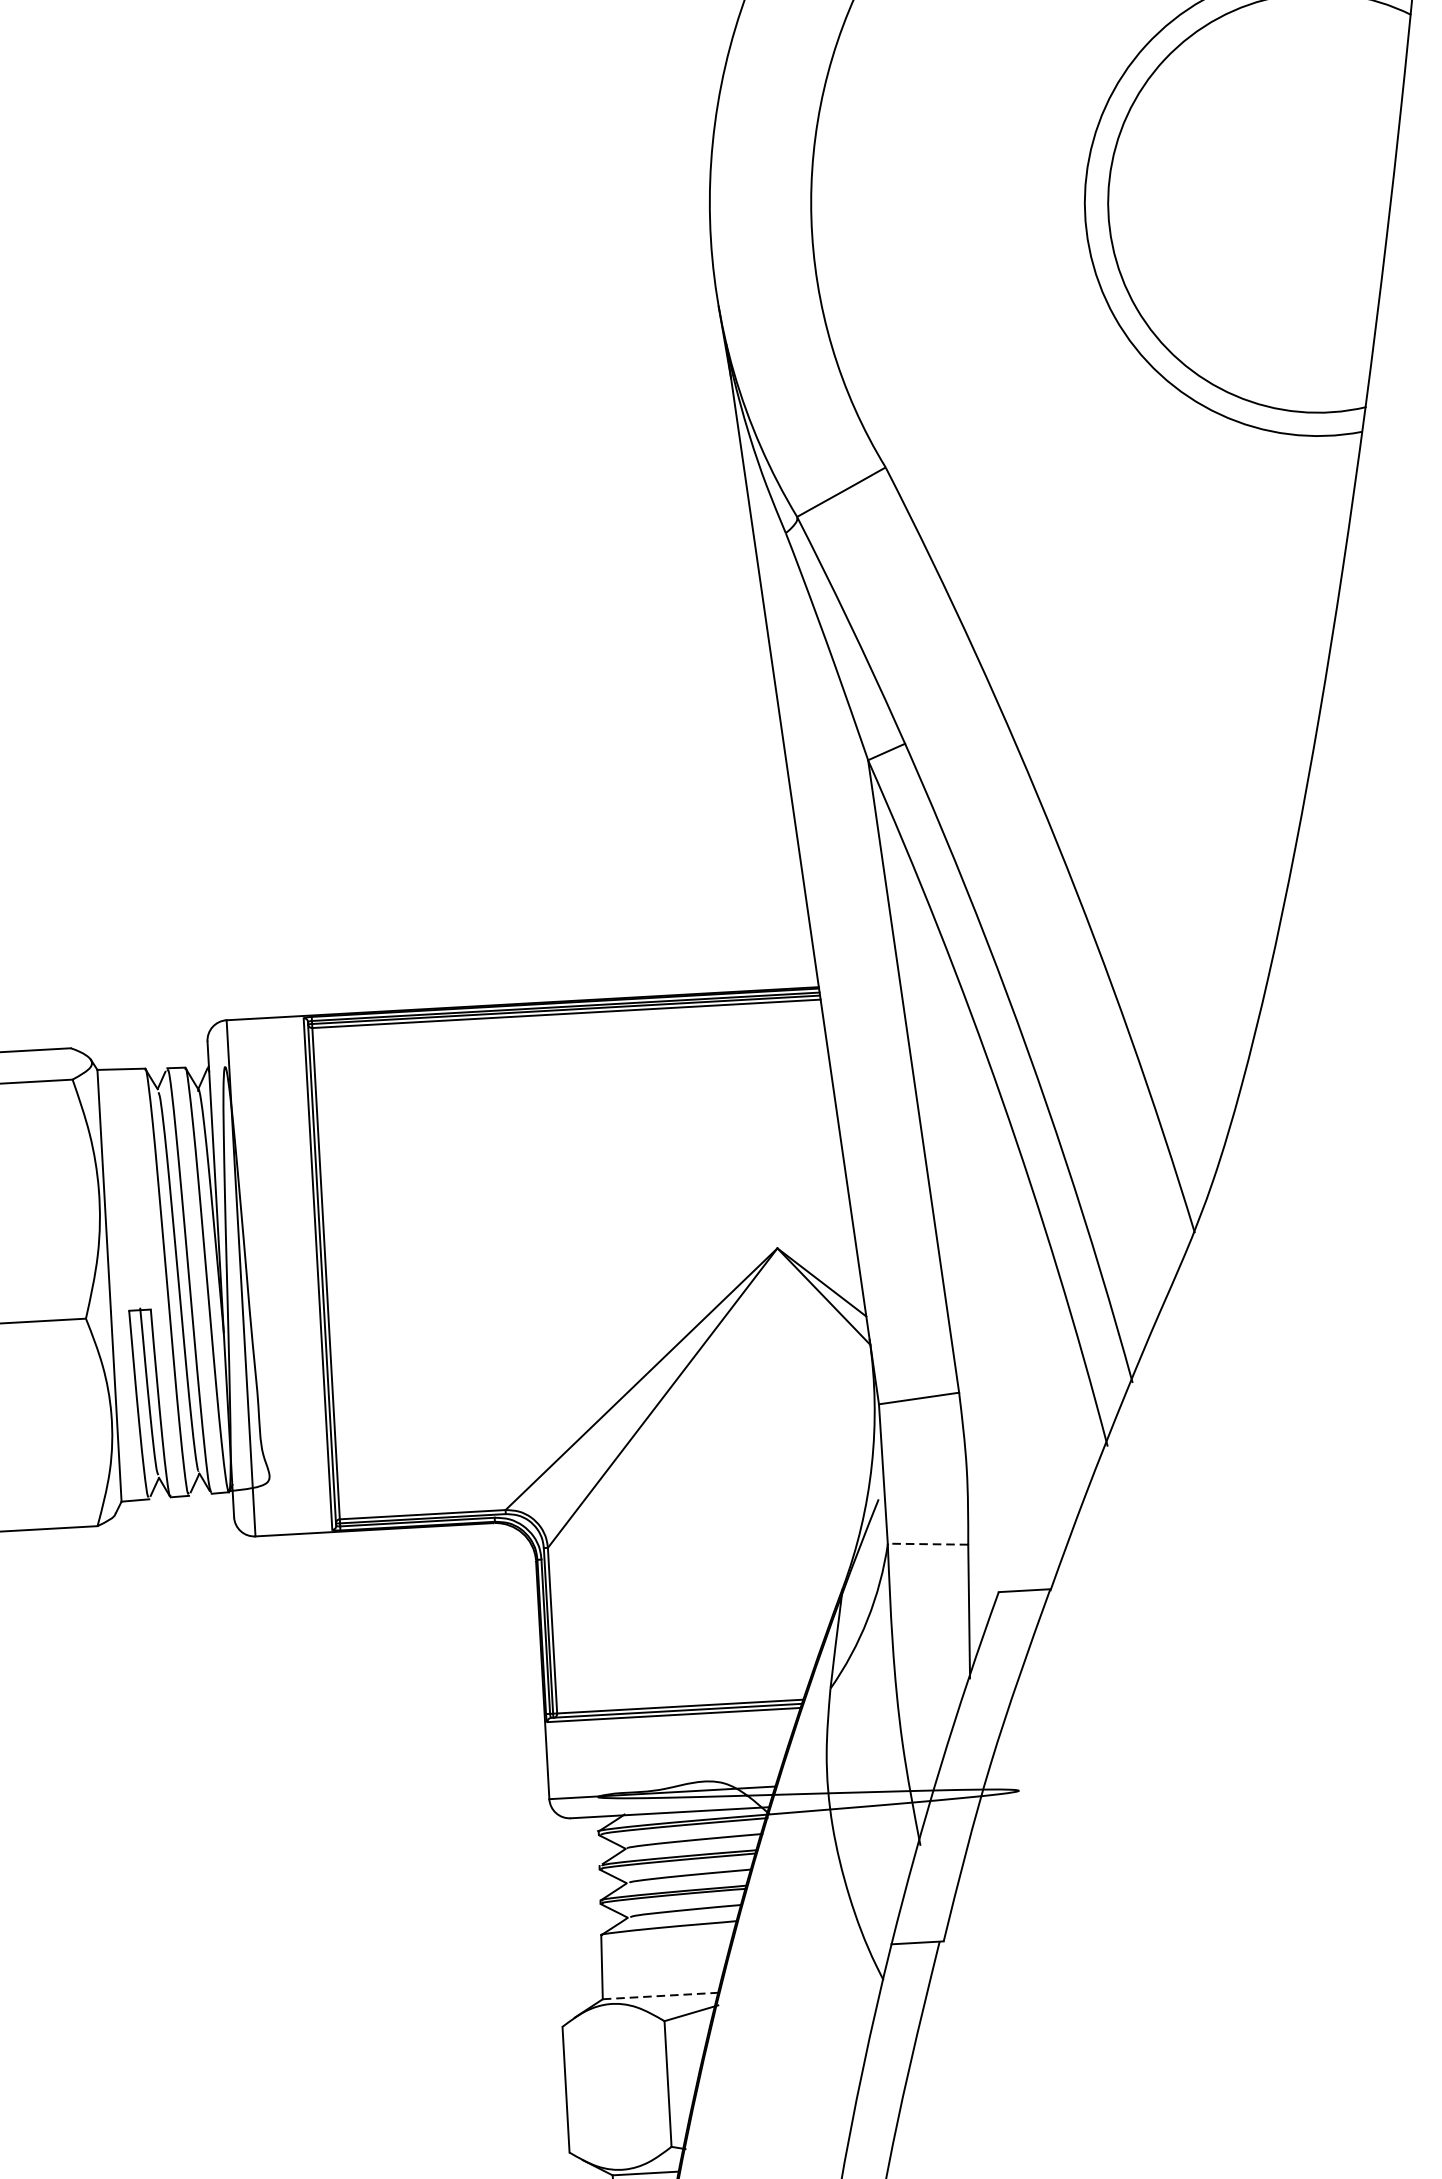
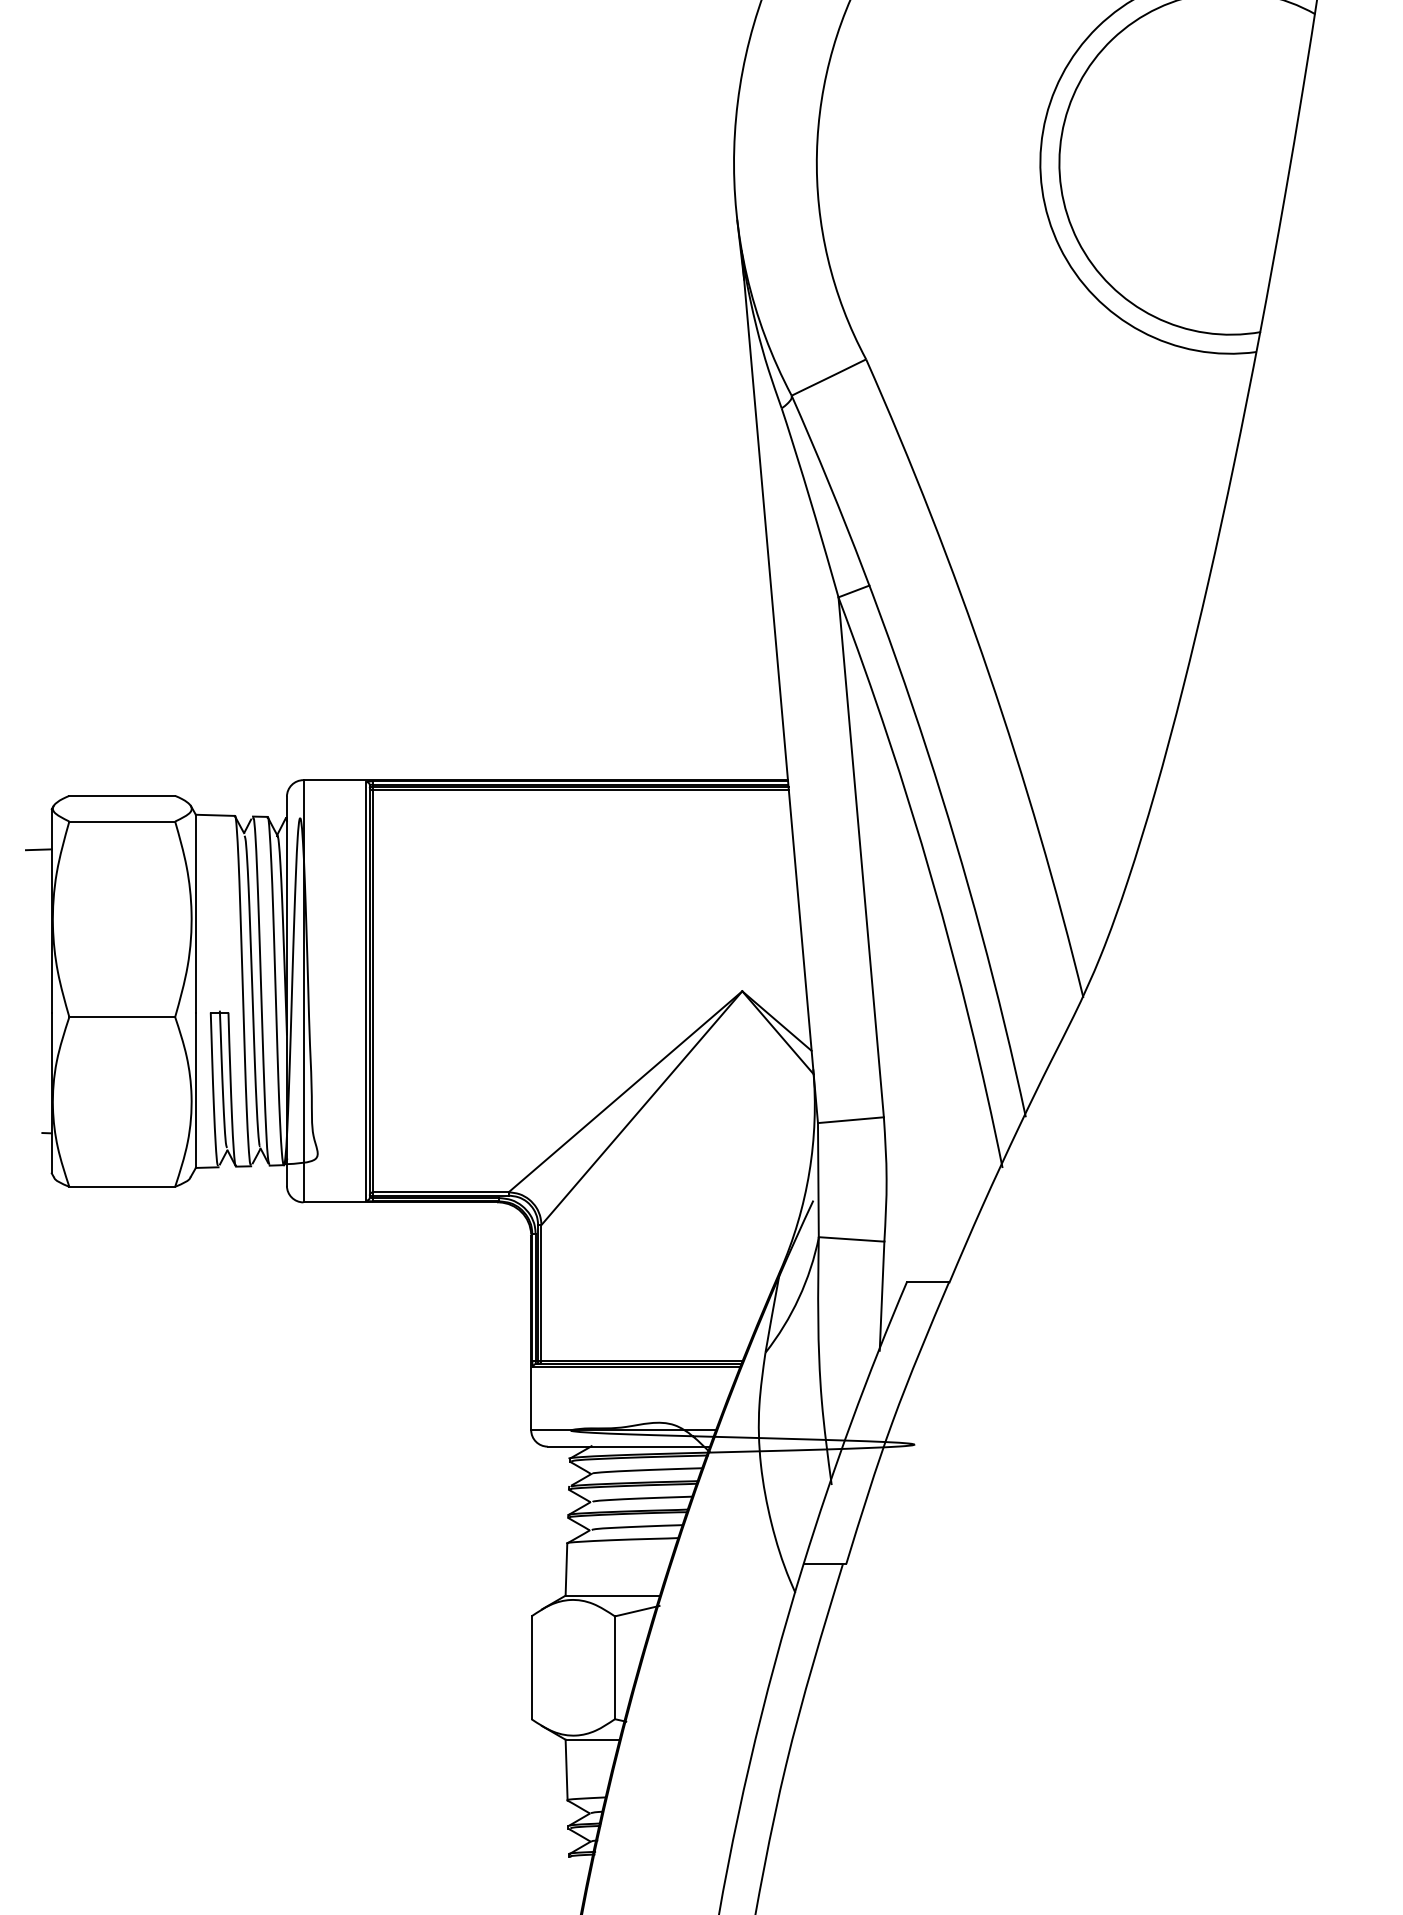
line: (927, 1544) -> (851, 1239), dashed -> solid
line: (661, 1995) -> (613, 1595), dashed -> solid

